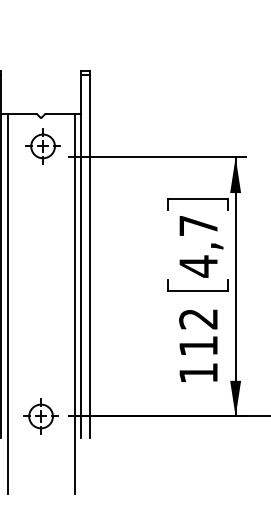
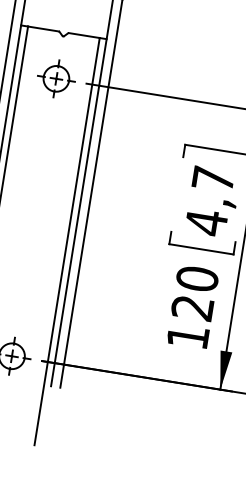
part: (42, 146) -> (55, 78), moved
text: (198, 332) -> (194, 293), 112 -> 120

